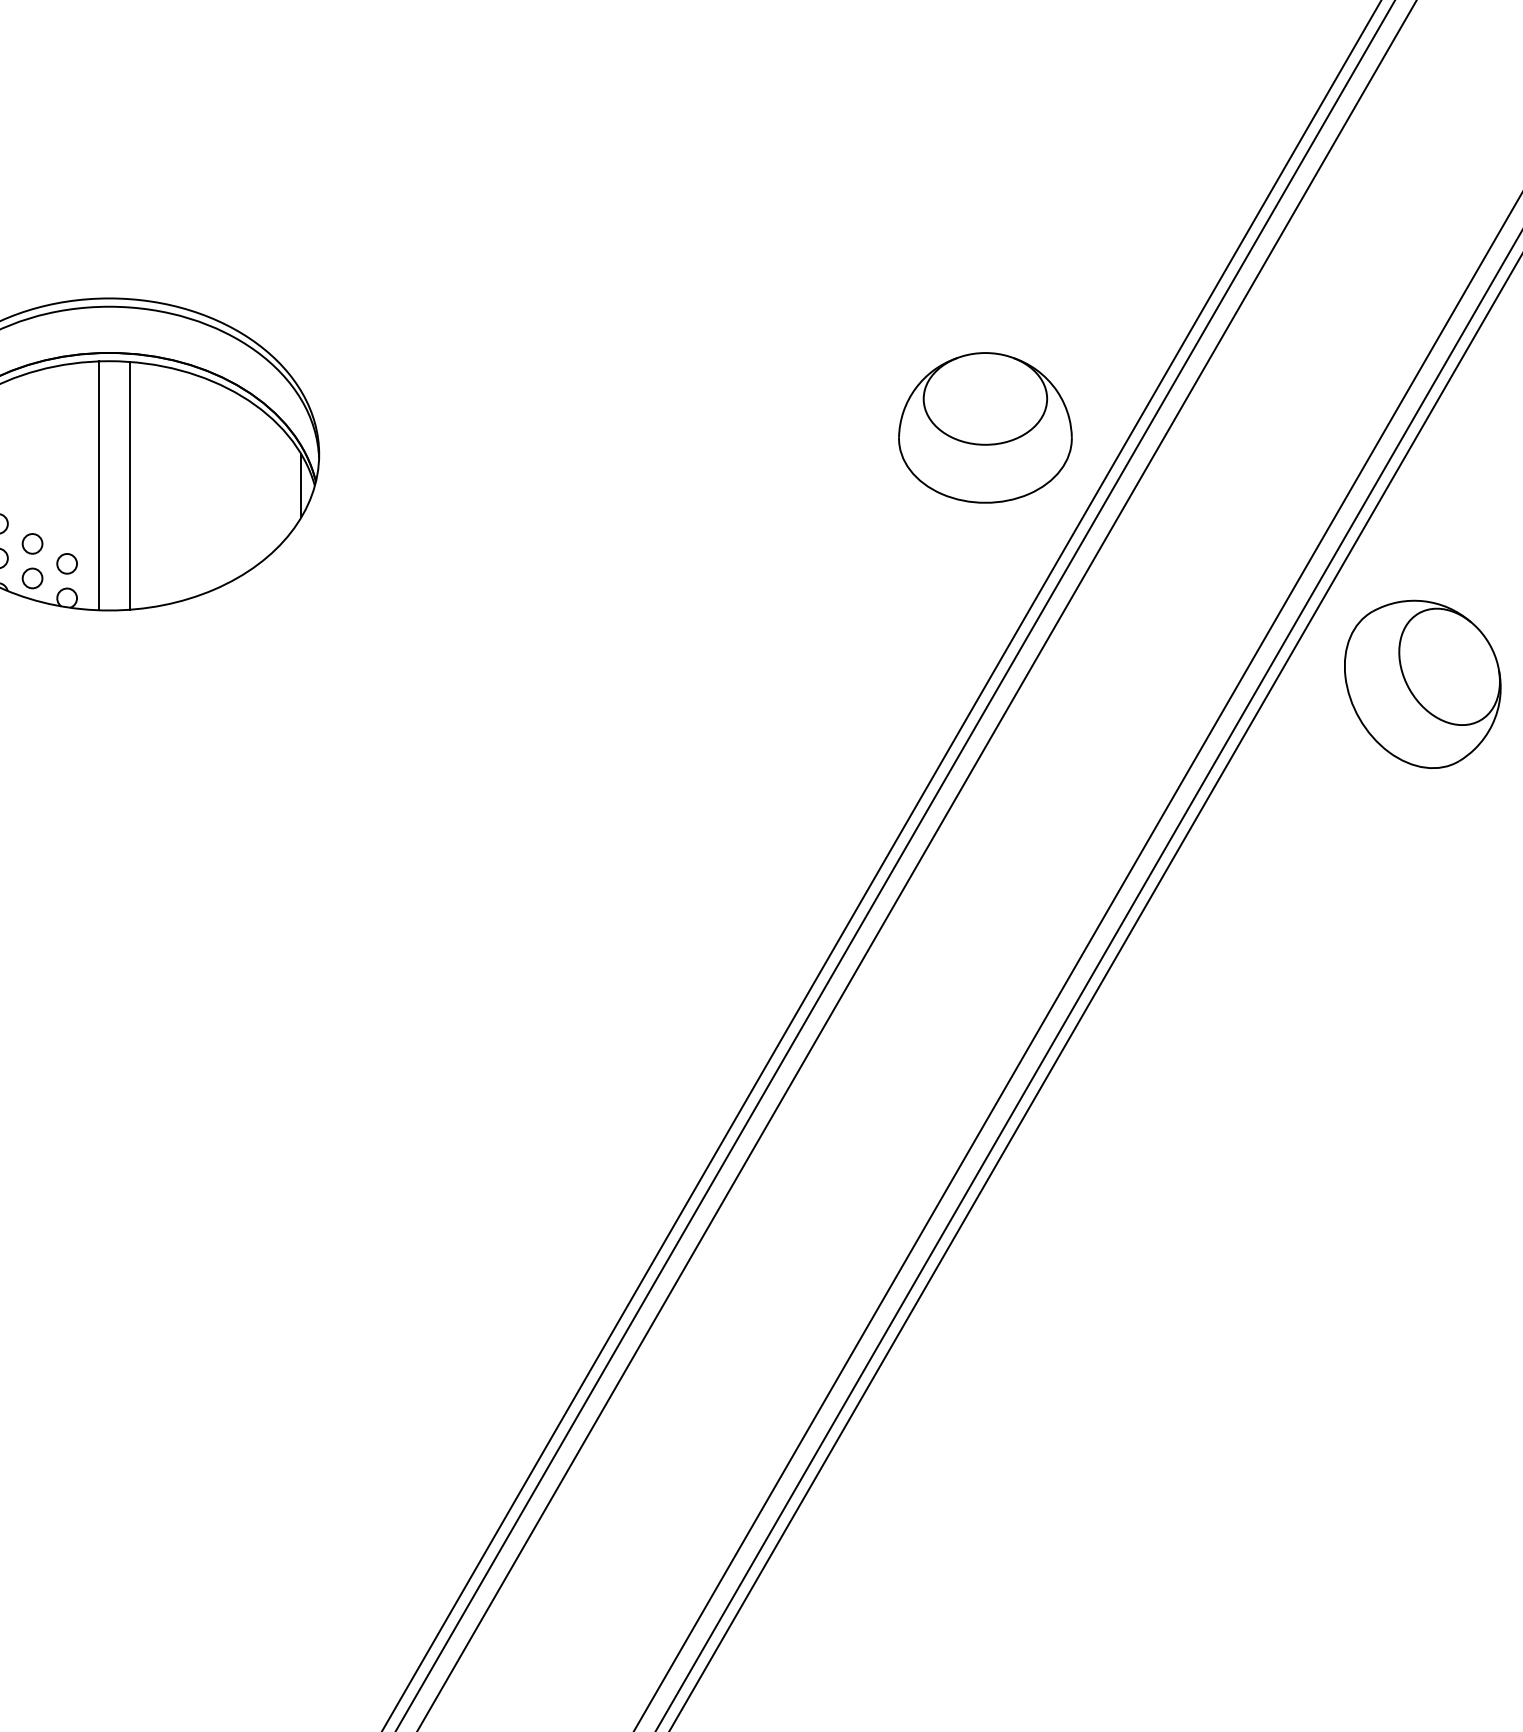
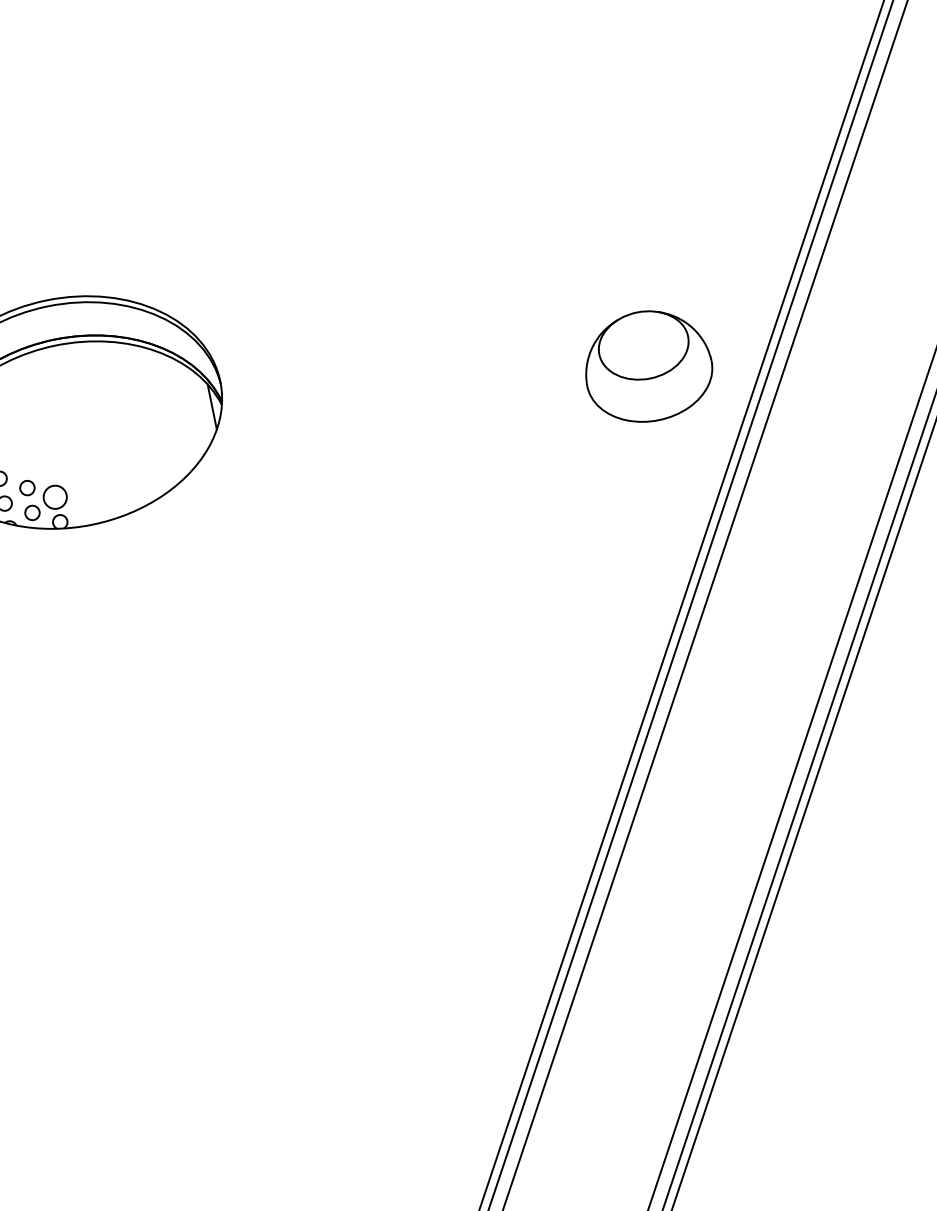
part: (985, 427) -> (647, 366), moved
line: (99, 485) -> (67, 436), removed
line: (130, 485) -> (89, 431), removed
circle: (66, 563) -> (54, 497), size x1.6

